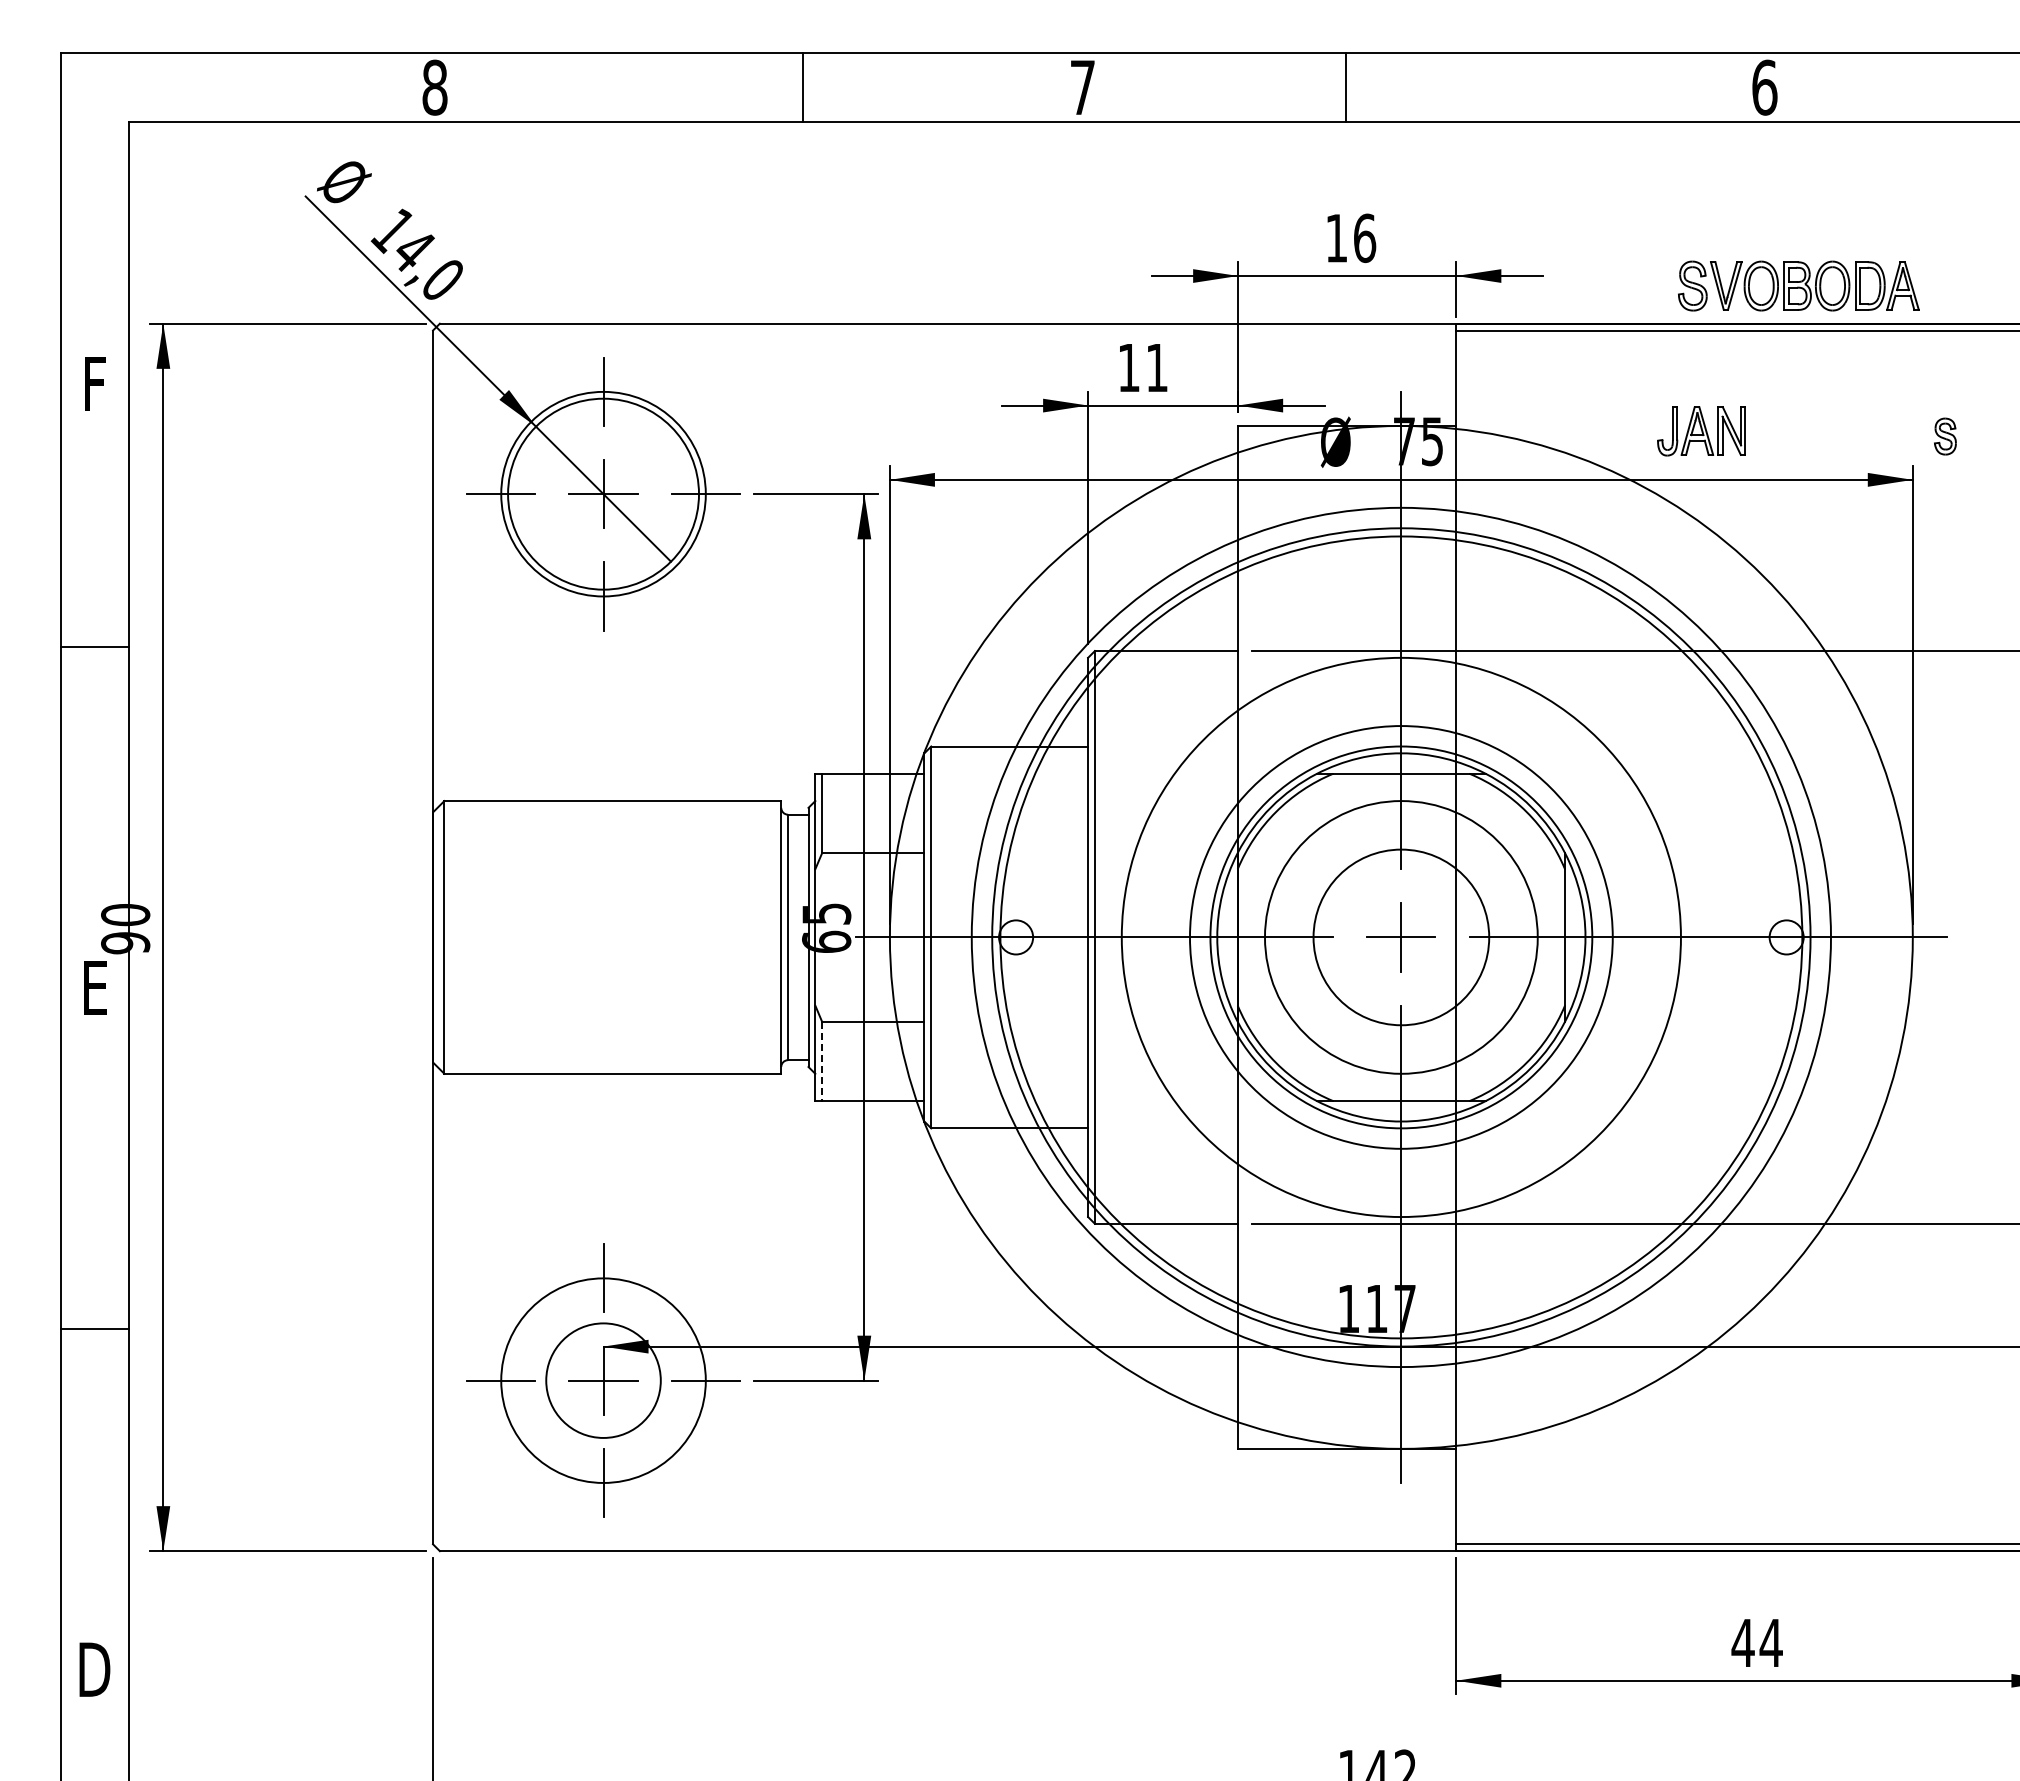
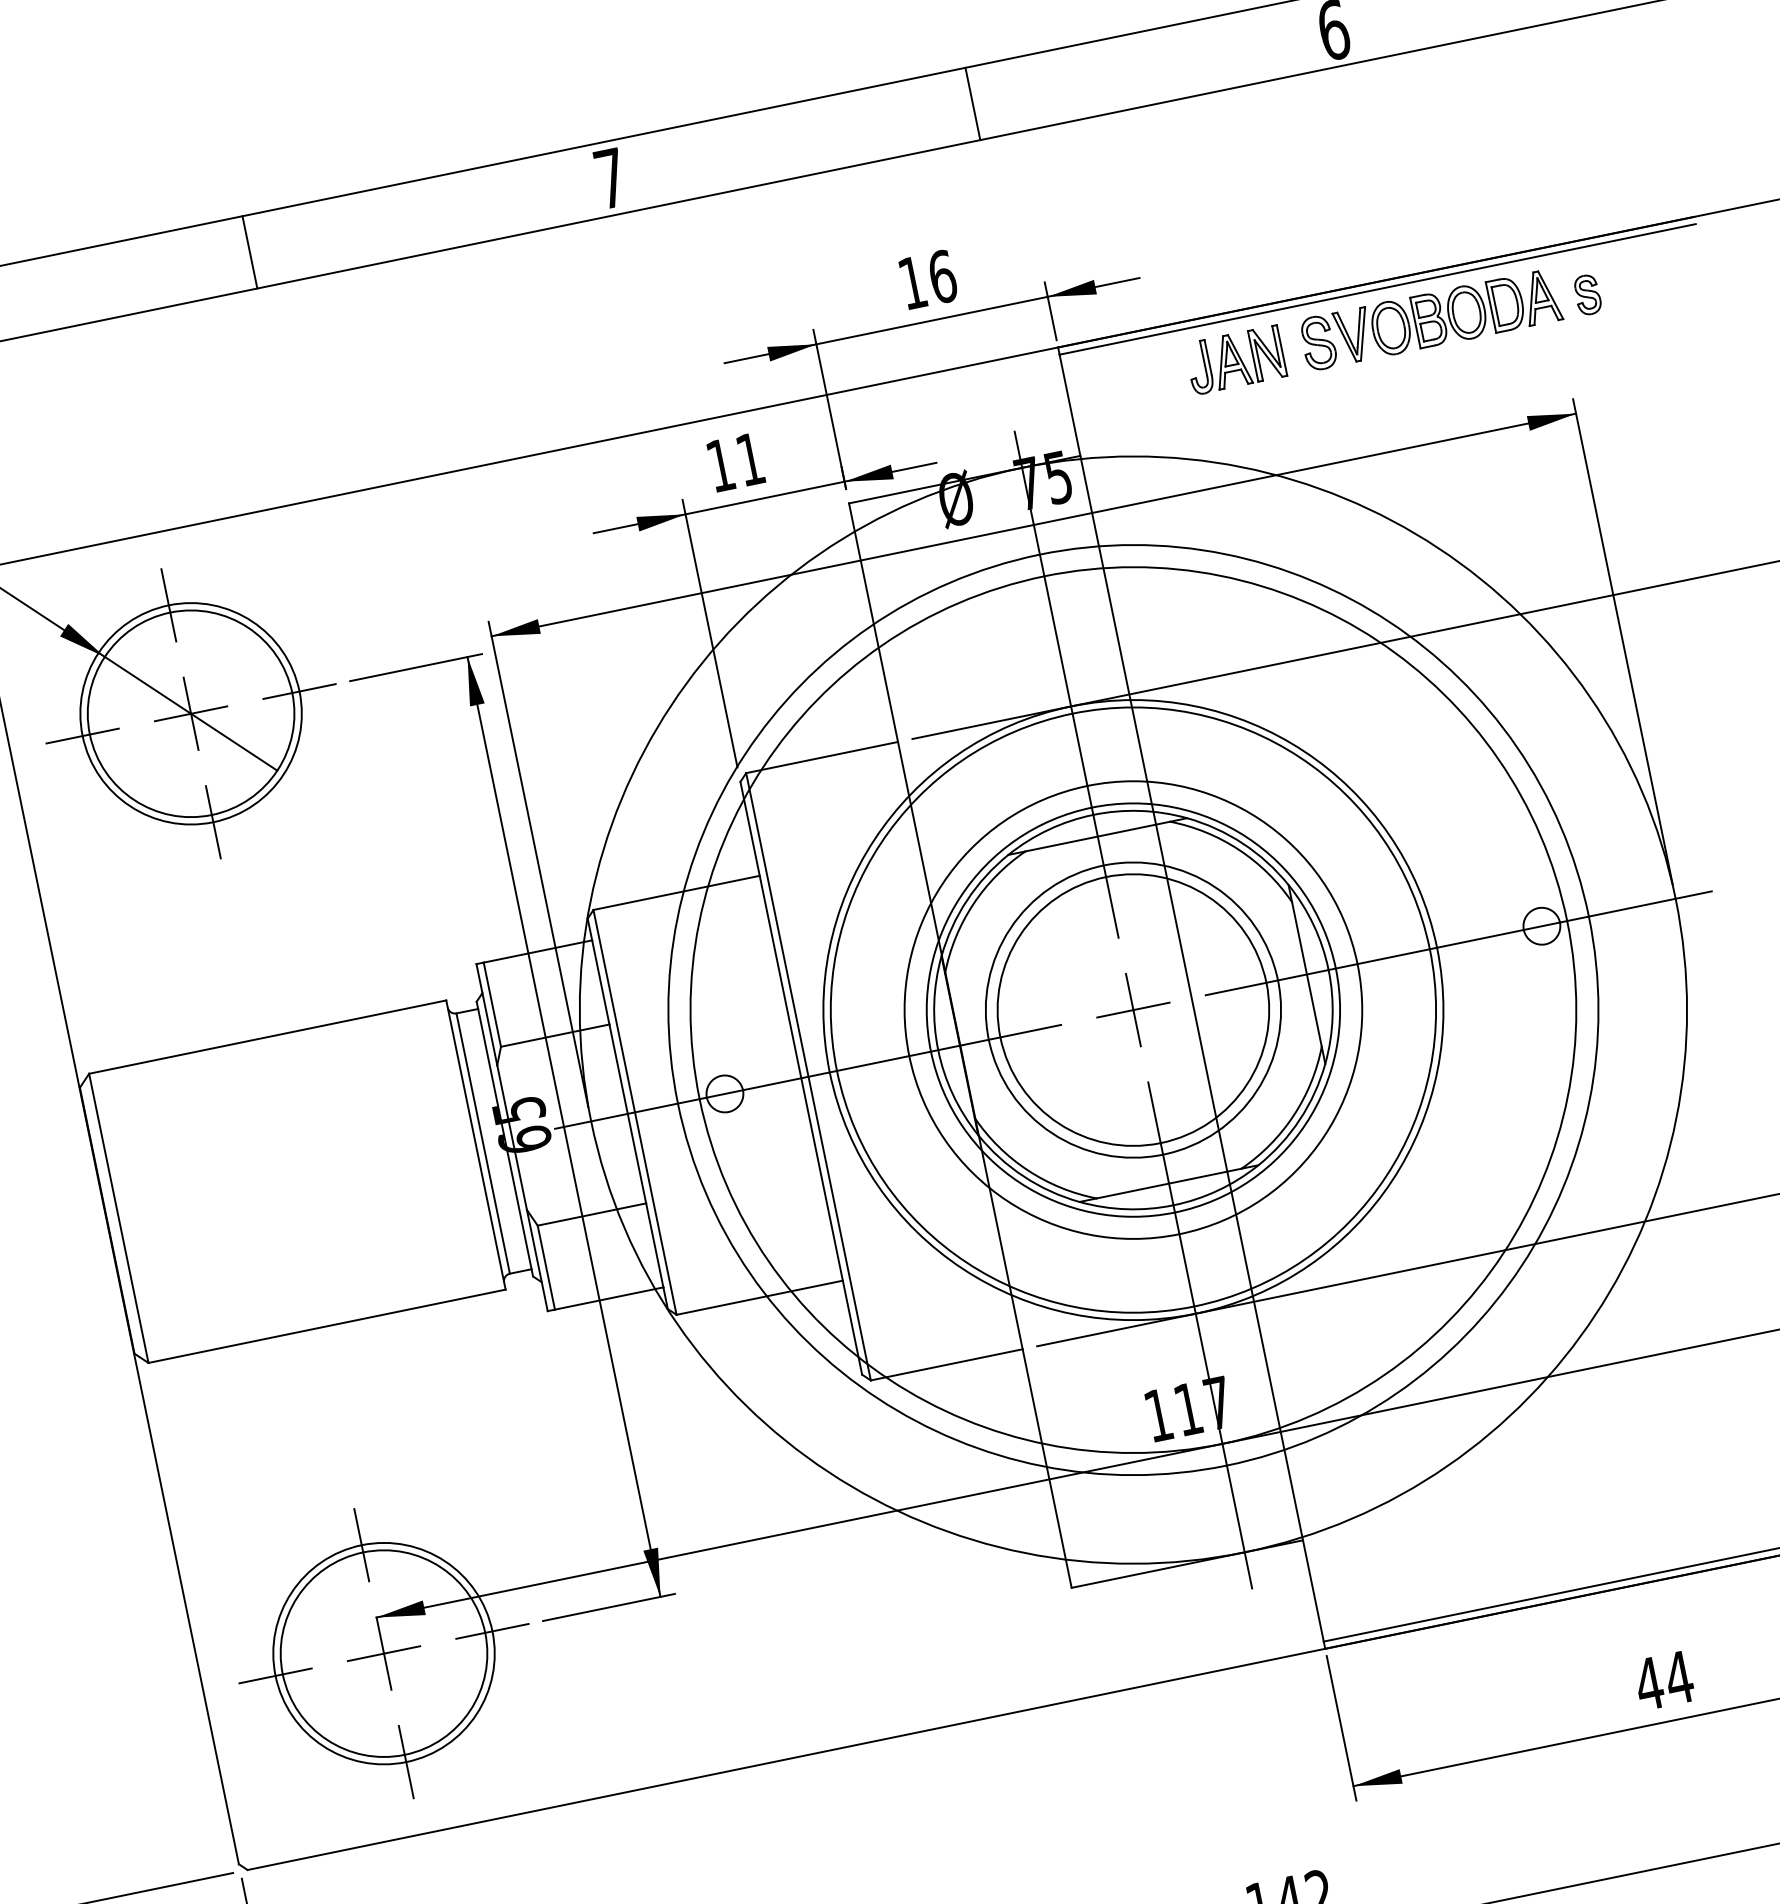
line: (802, 87) -> (249, 252), moved
line: (1346, 87) -> (972, 103), moved
part: (1798, 285) -> (1430, 319), moved
part: (1701, 431) -> (1235, 360), moved
part: (1945, 436) -> (1587, 294), moved
circle: (1400, 936) -> (1132, 1009), size x1.43
circle: (1400, 937) -> (1132, 1010), size x0.71
line: (822, 1061) -> (546, 1267), dashed -> solid
circle: (603, 1380) -> (383, 1653), size x1.67

